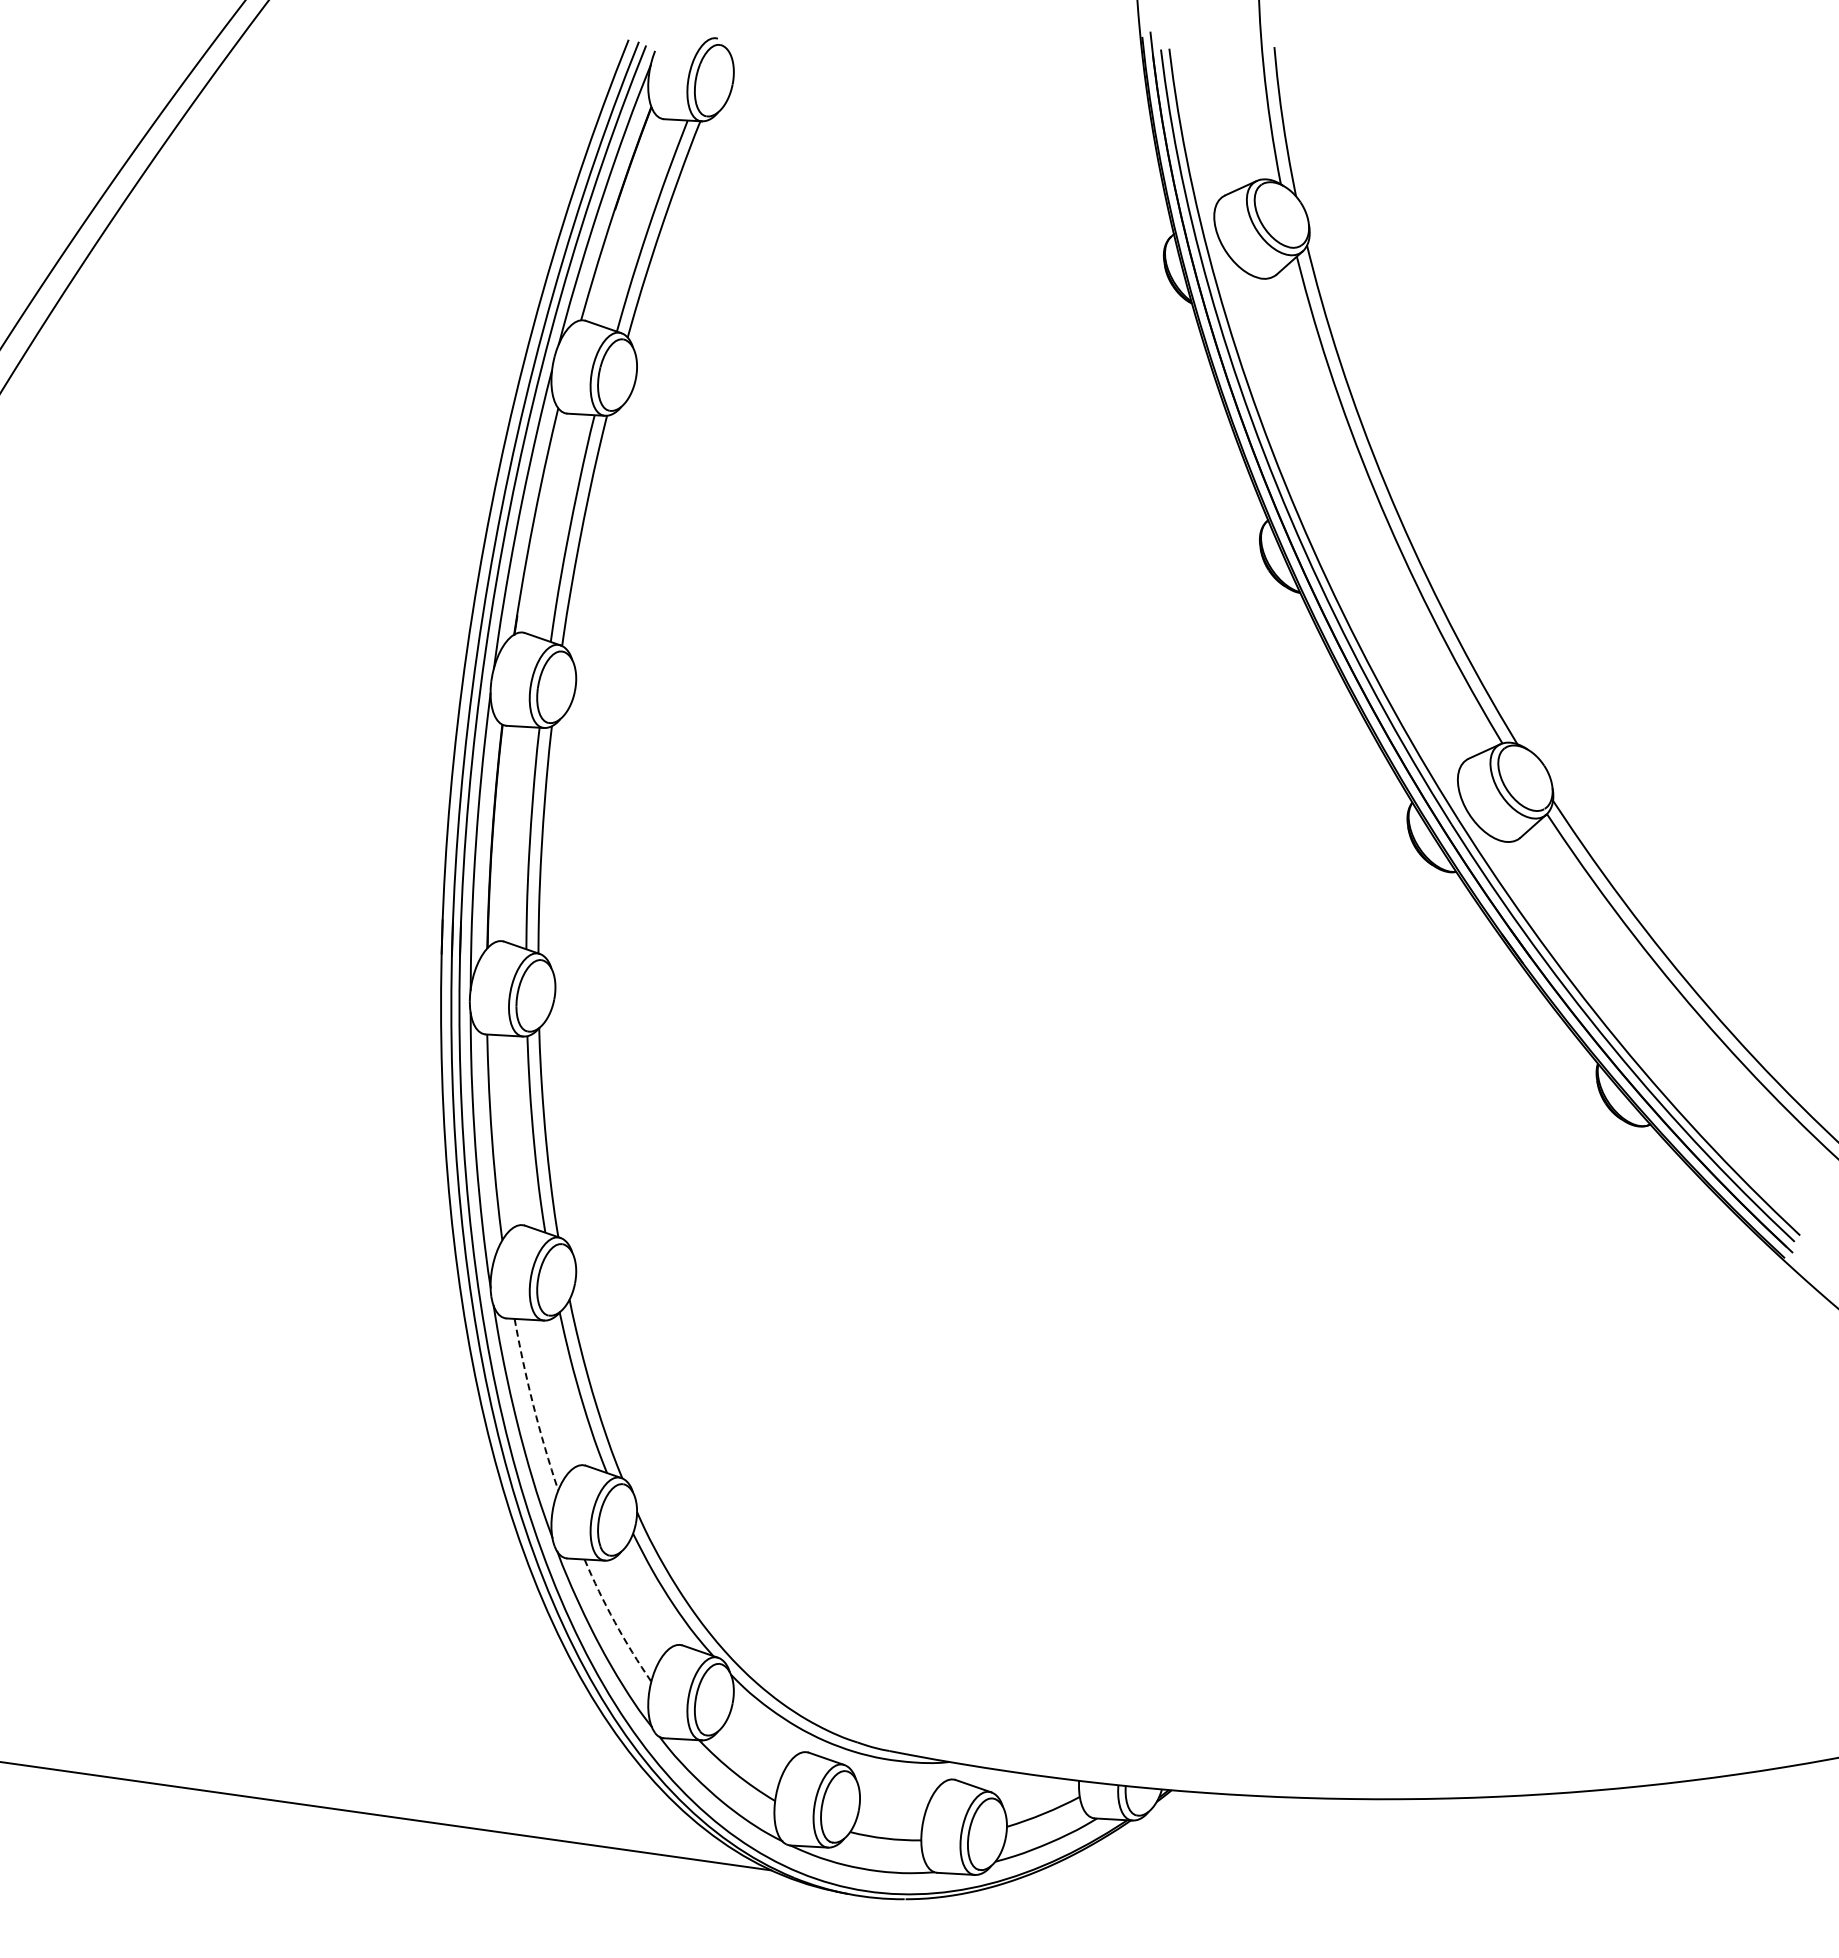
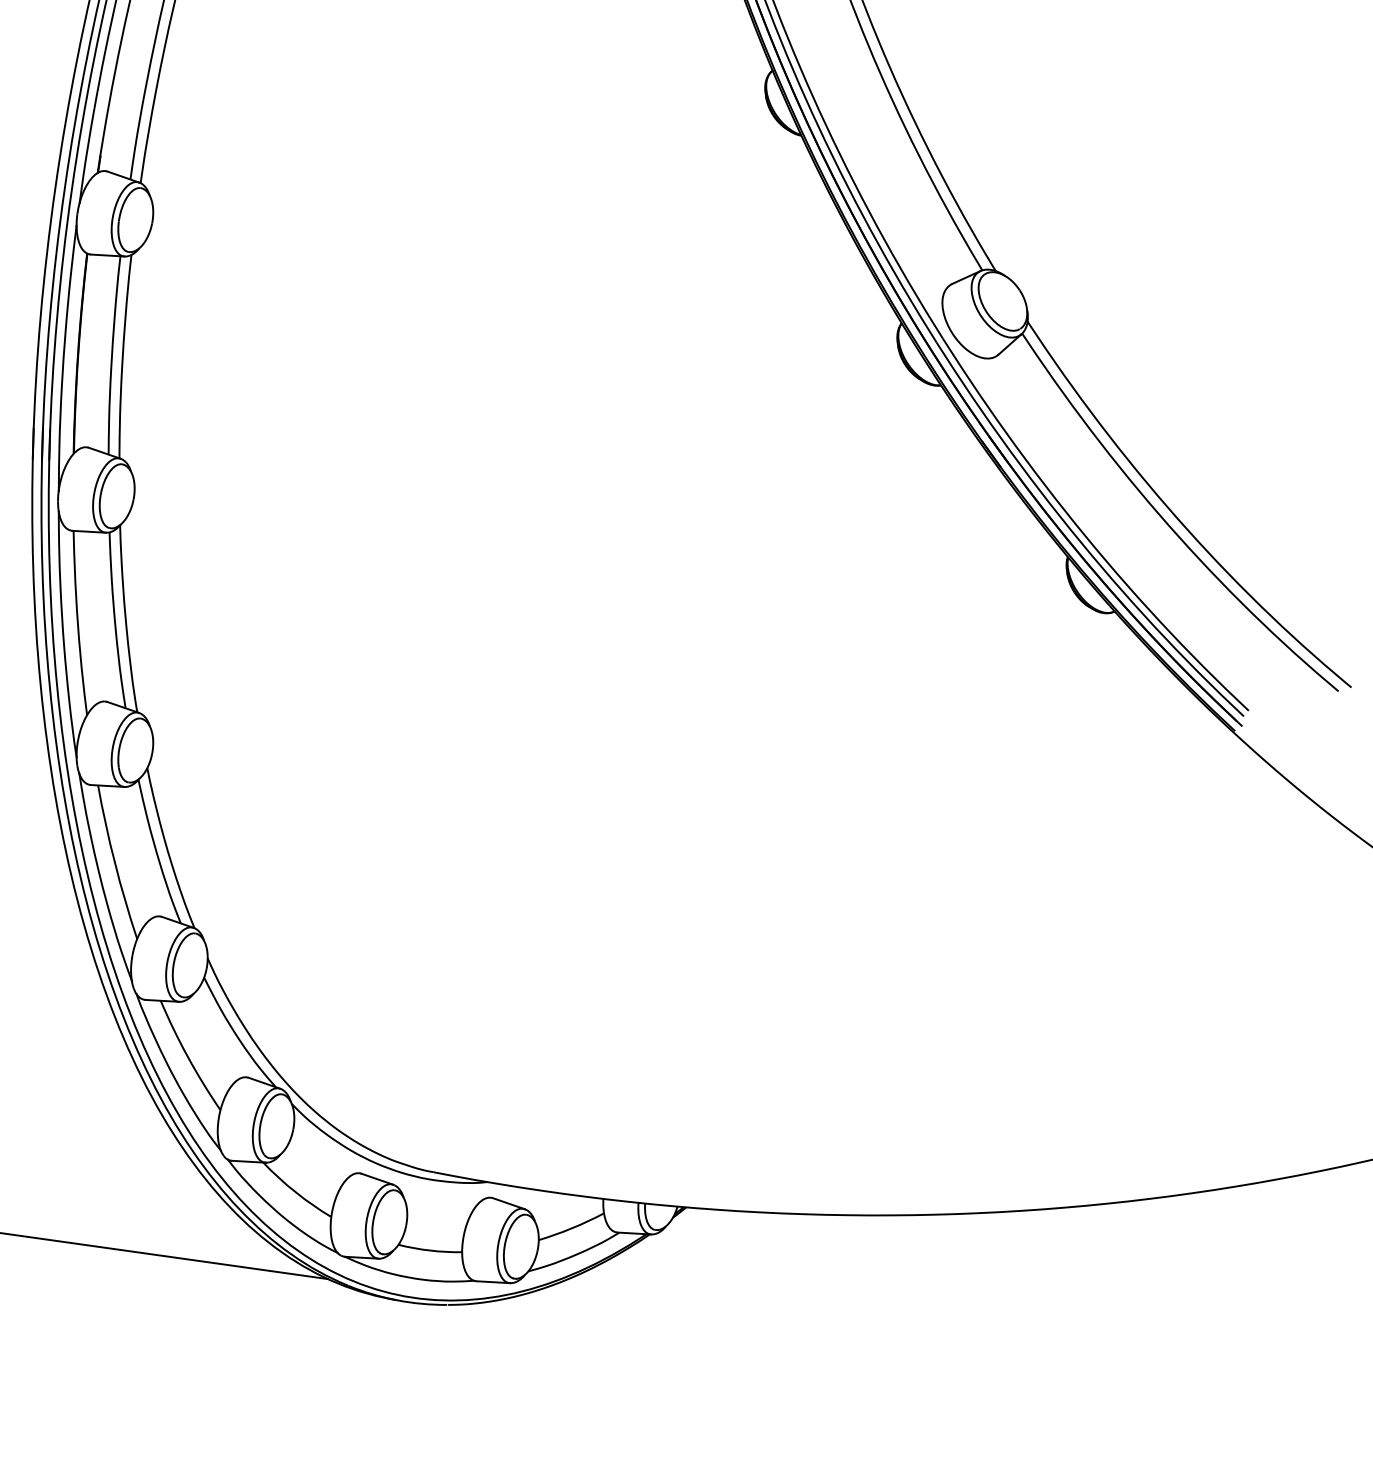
arc: (533, 1405) -> (115, 862), dashed -> solid
arc: (614, 1622) -> (187, 1057), dashed -> solid

